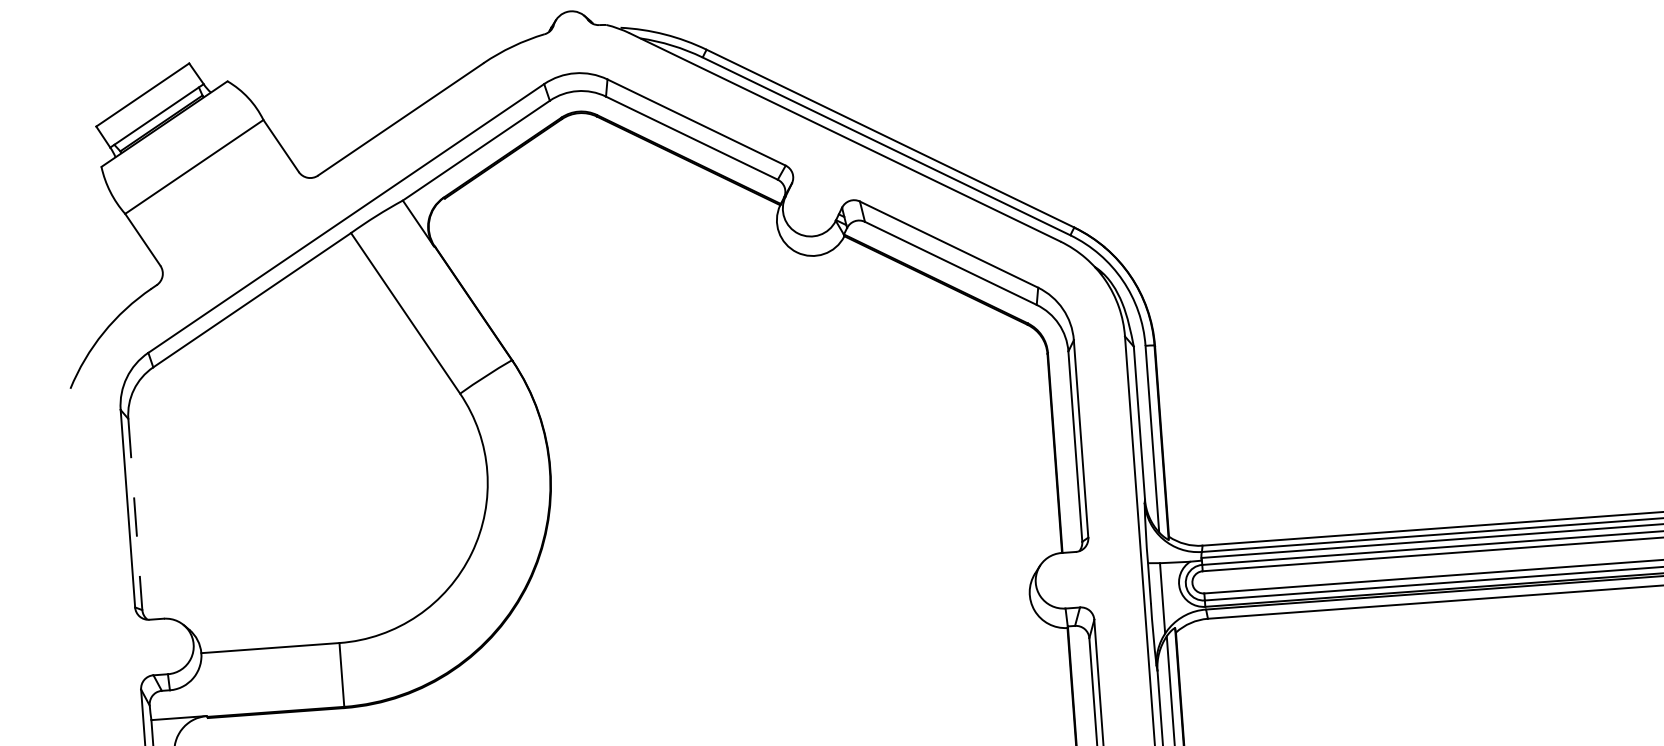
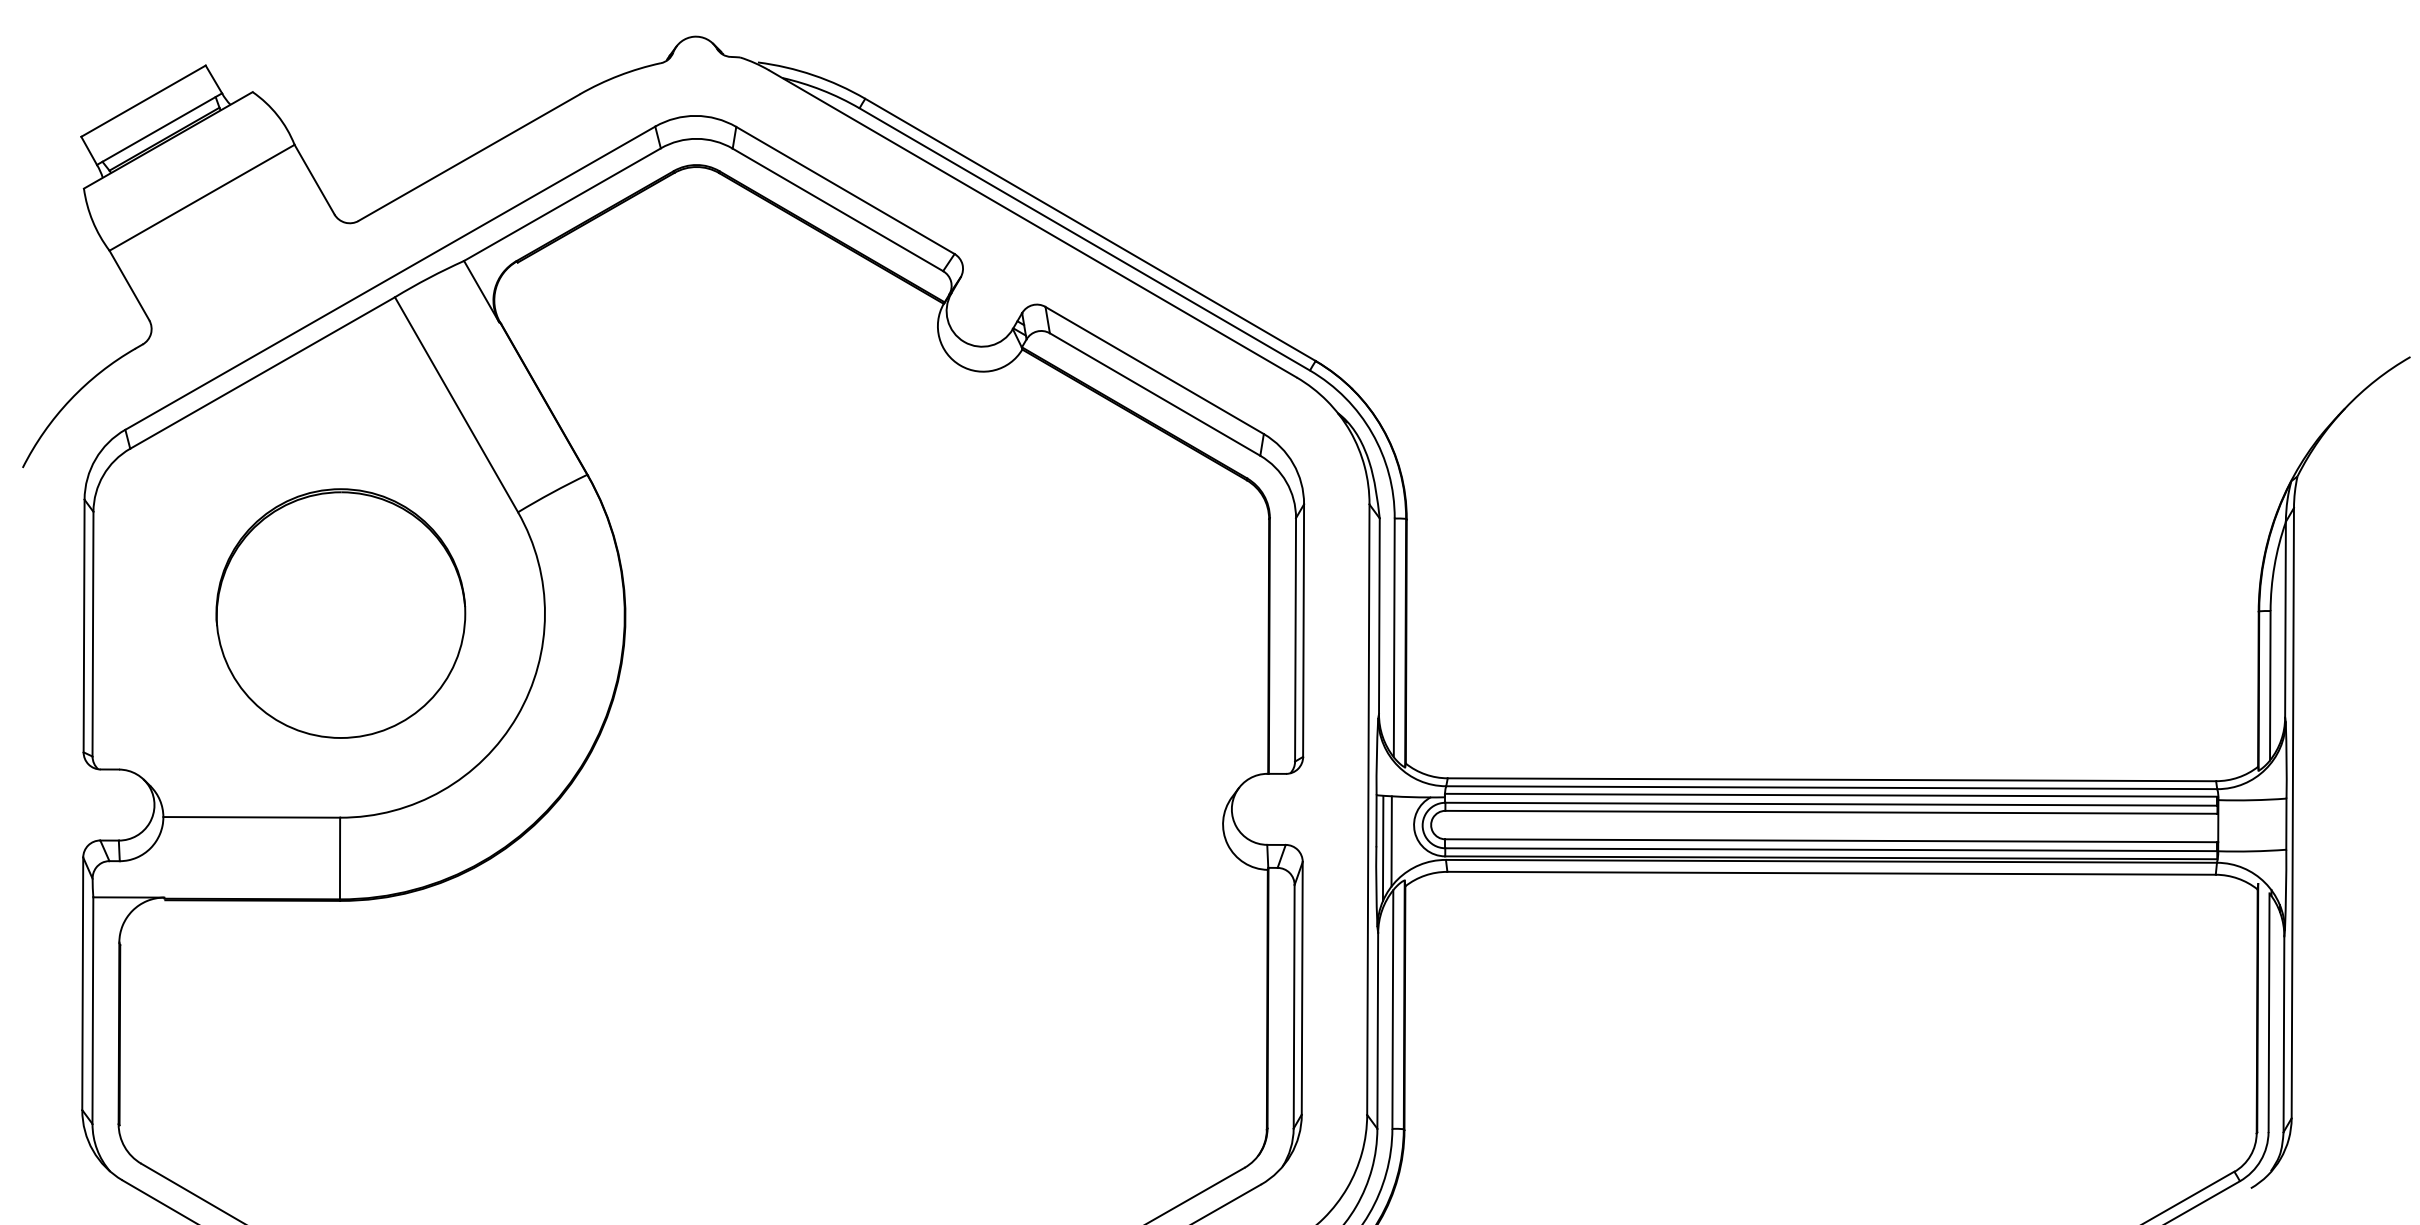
part: (327, 483) -> (340, 613), added
line: (135, 514) -> (93, 634), dashed -> solid
line: (1155, 604) -> (1382, 848), added

